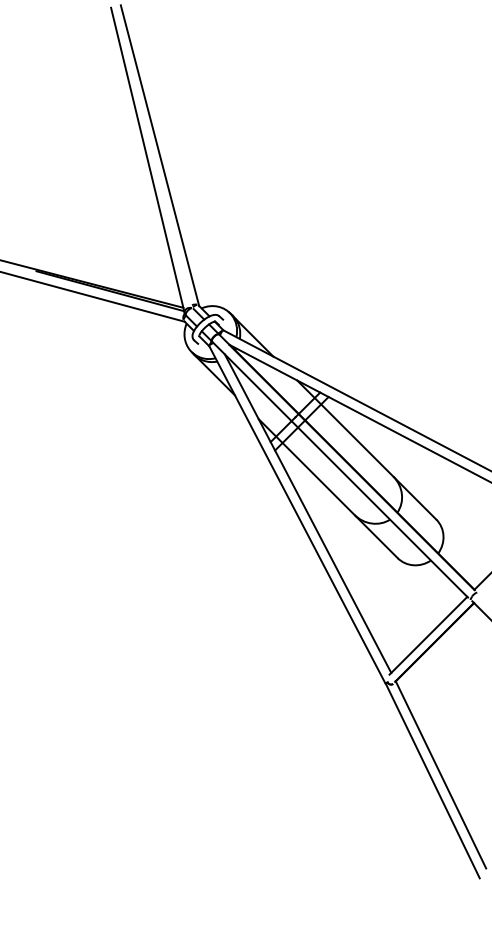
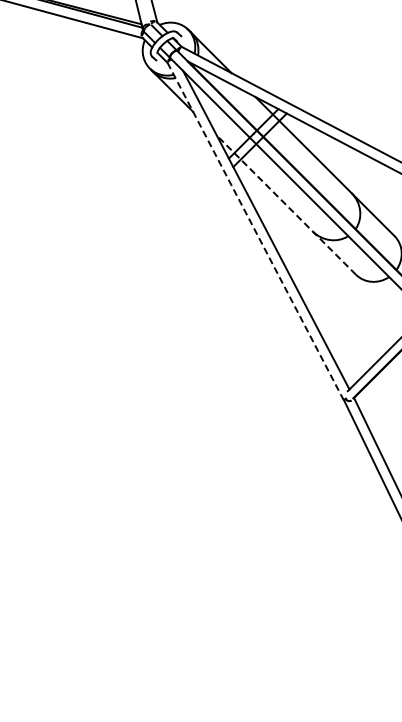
line: (327, 488) -> (285, 205), solid -> dashed
line: (297, 515) -> (255, 232), solid -> dashed

